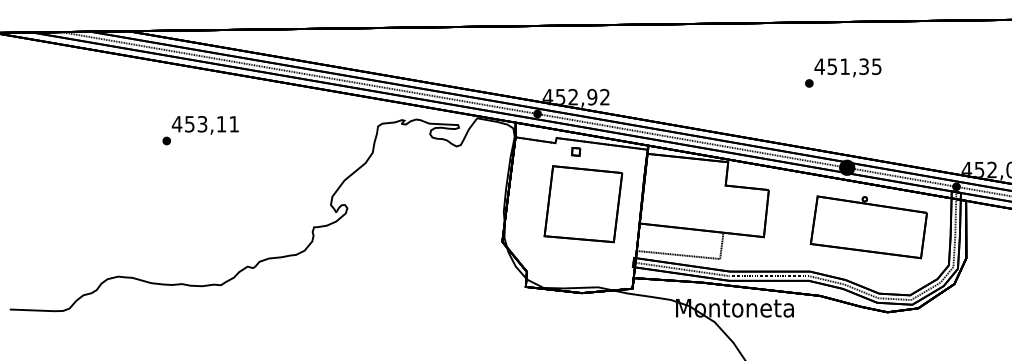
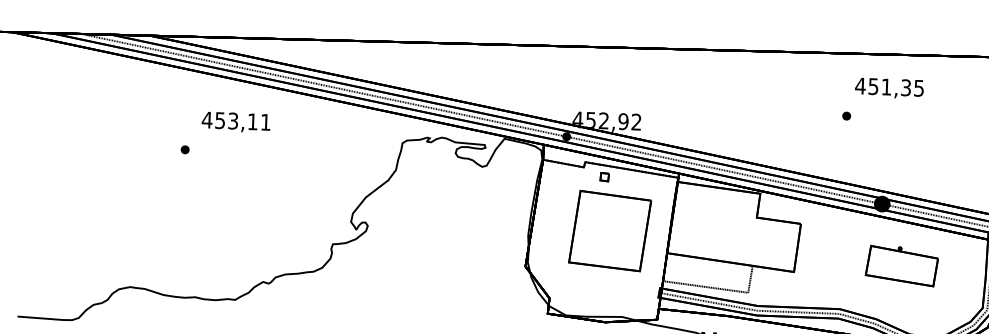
text: (847, 67) -> (889, 88), moved
text: (204, 125) -> (235, 122), moved
part: (868, 227) -> (901, 266), size x0.6

